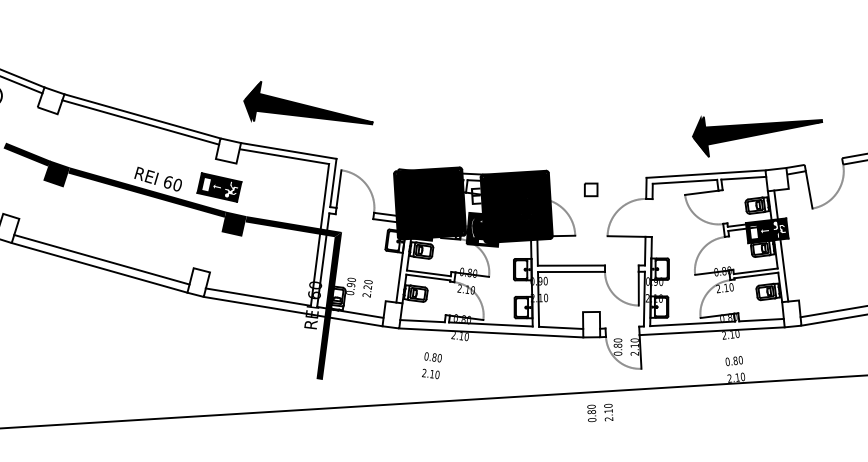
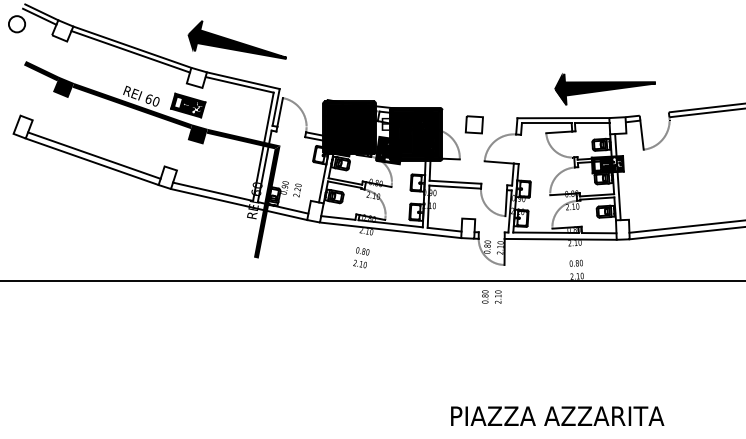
part: (306, 102) -> (236, 39), moved
part: (590, 189) -> (473, 124), size x1.67
text: (432, 365) -> (361, 257), moved
text: (599, 412) -> (491, 296), moved

